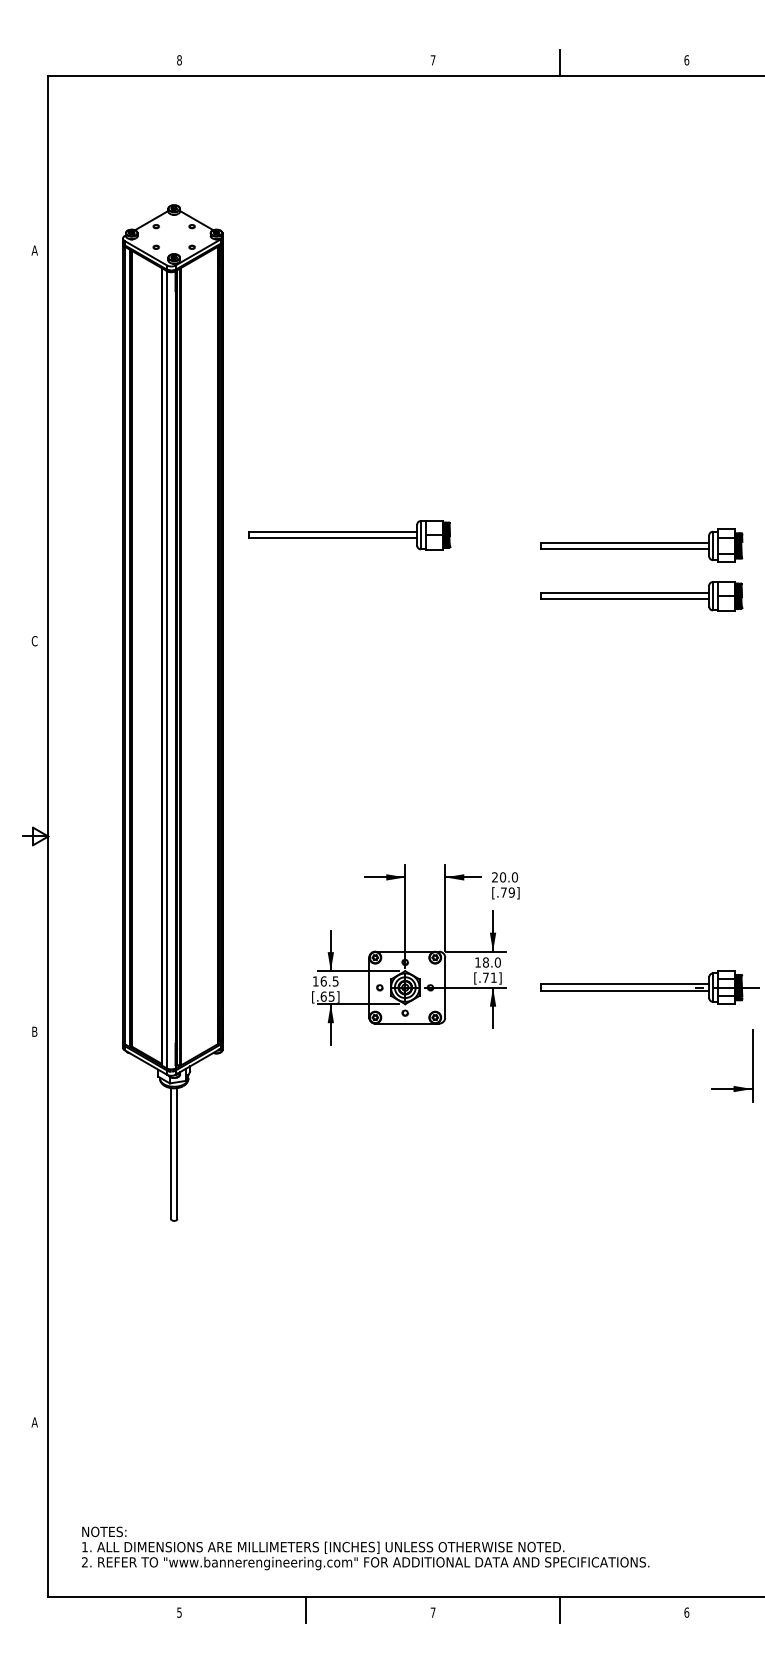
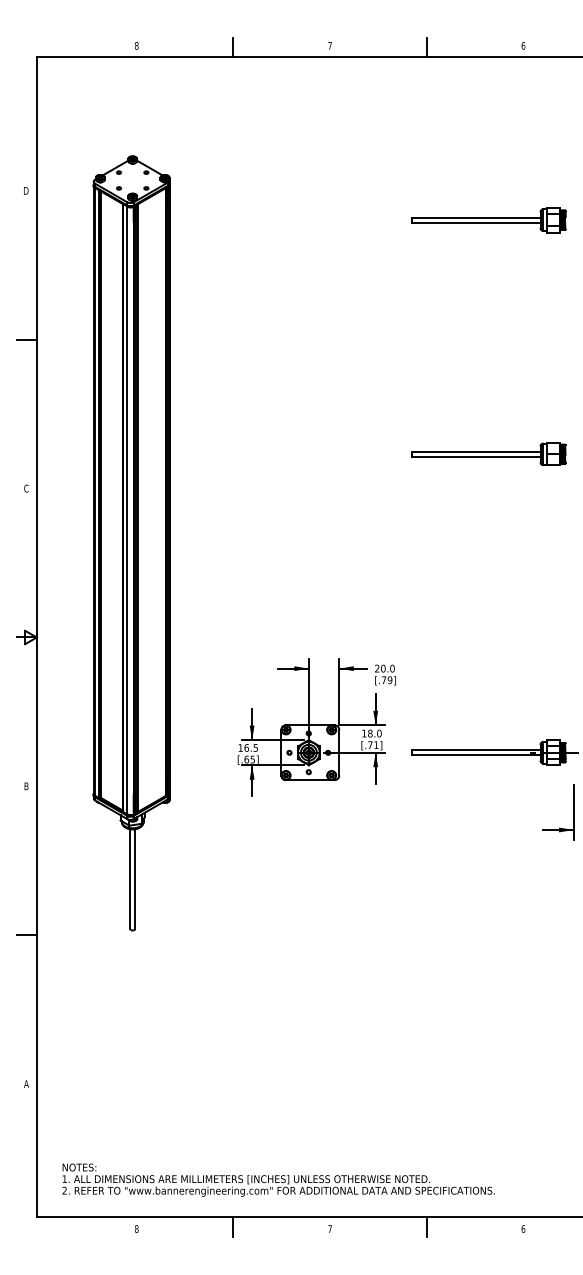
line: (306, 62) -> (233, 47), added
text: (34, 250) -> (26, 190), A -> D
line: (35, 445) -> (27, 339), added
part: (349, 535) -> (266, 408), removed
part: (641, 545) -> (488, 219), moved
line: (35, 1227) -> (27, 935), added
text: (179, 1612) -> (136, 1228), 5 -> 8

